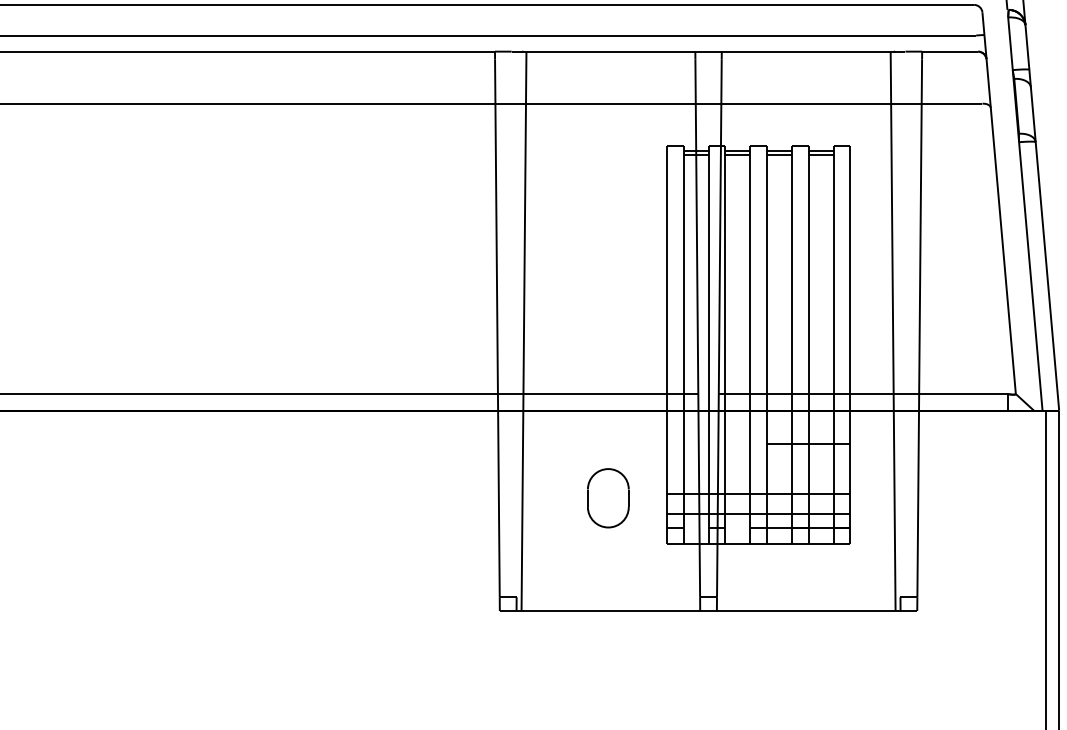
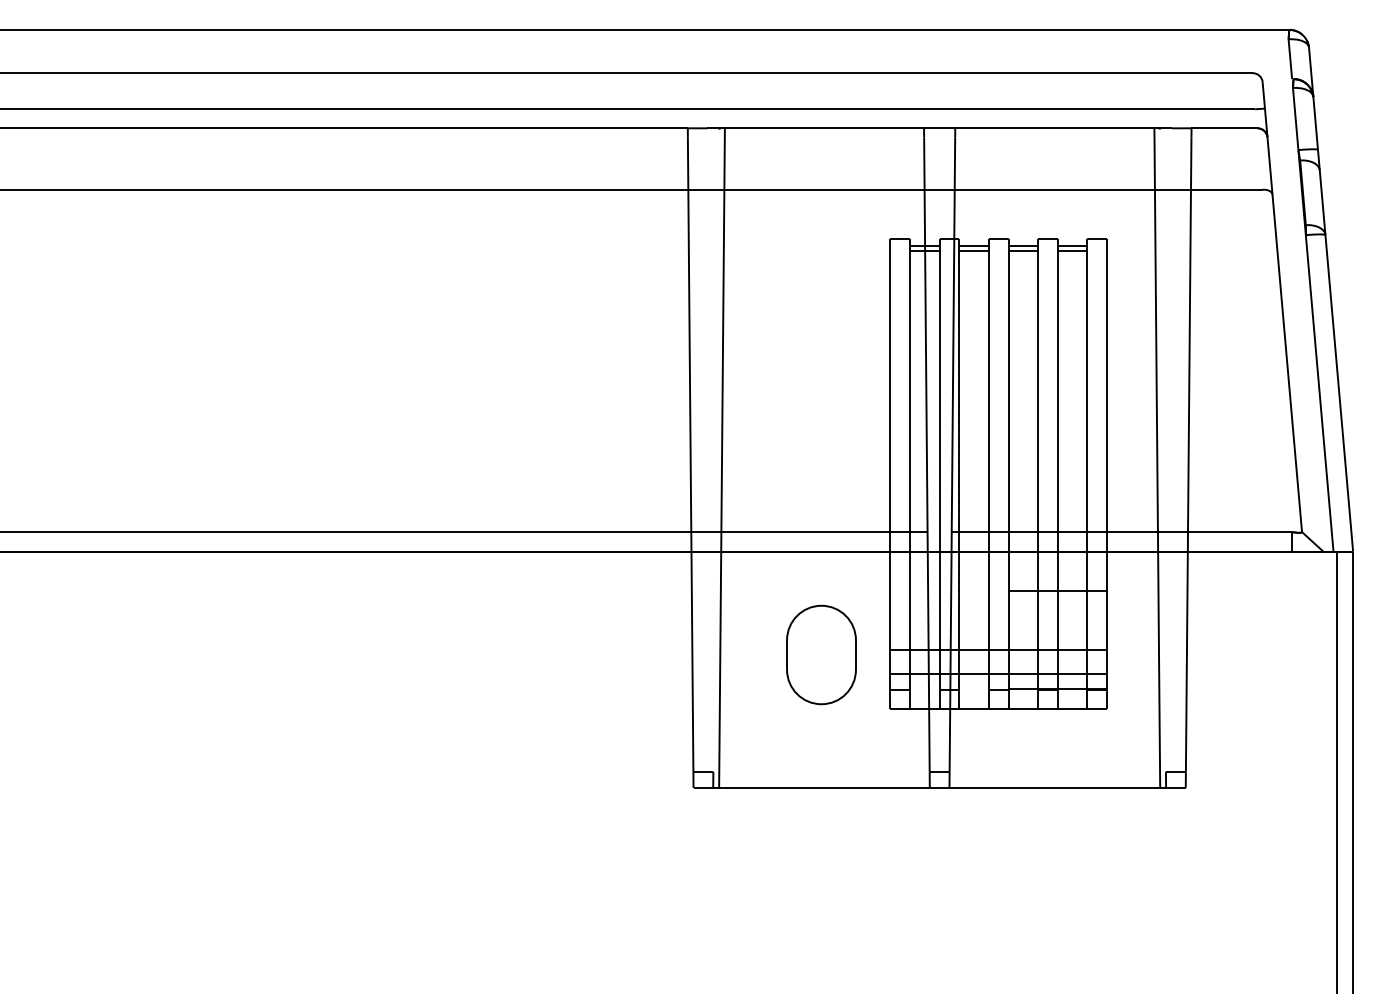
part: (608, 497) -> (821, 654), size x1.43

